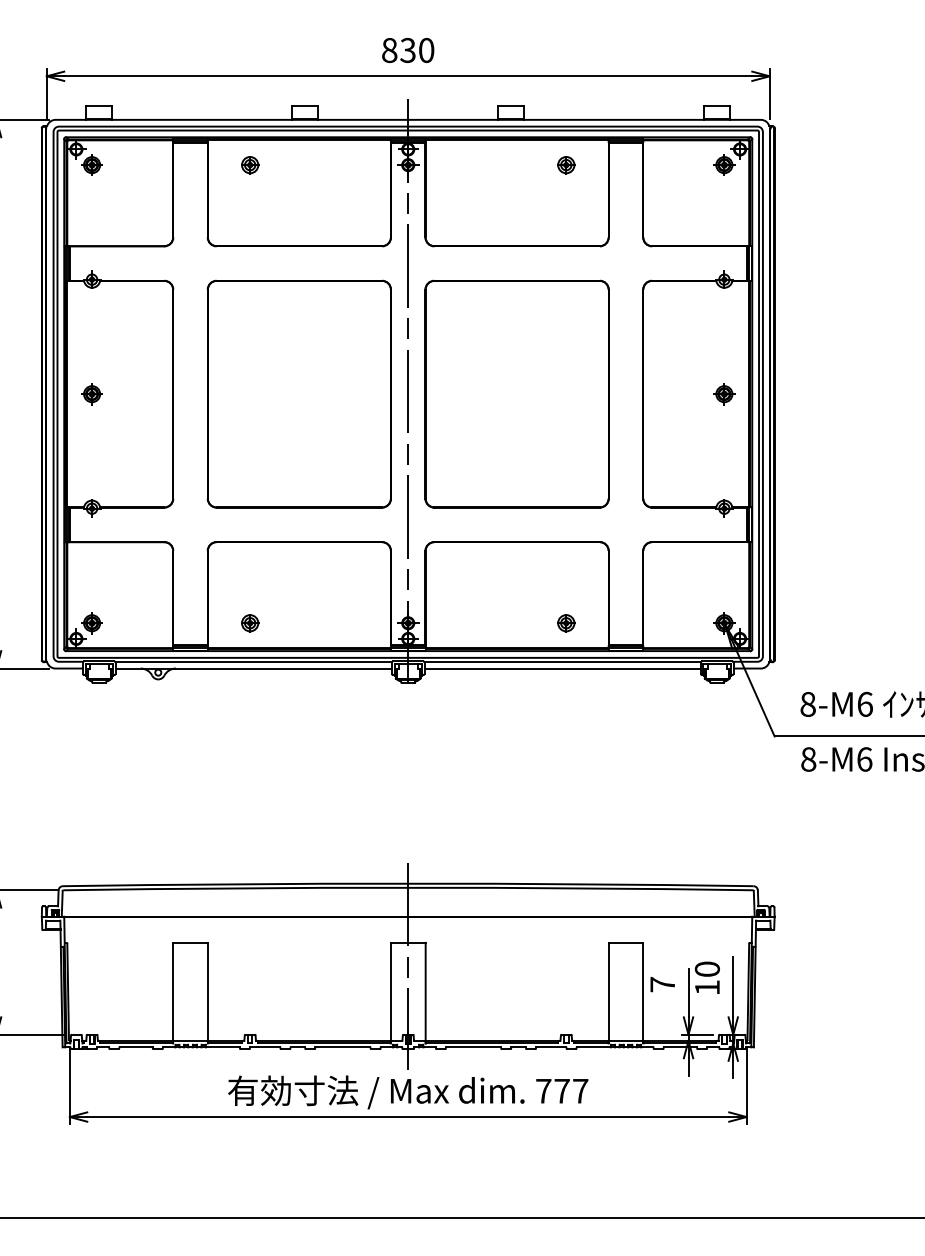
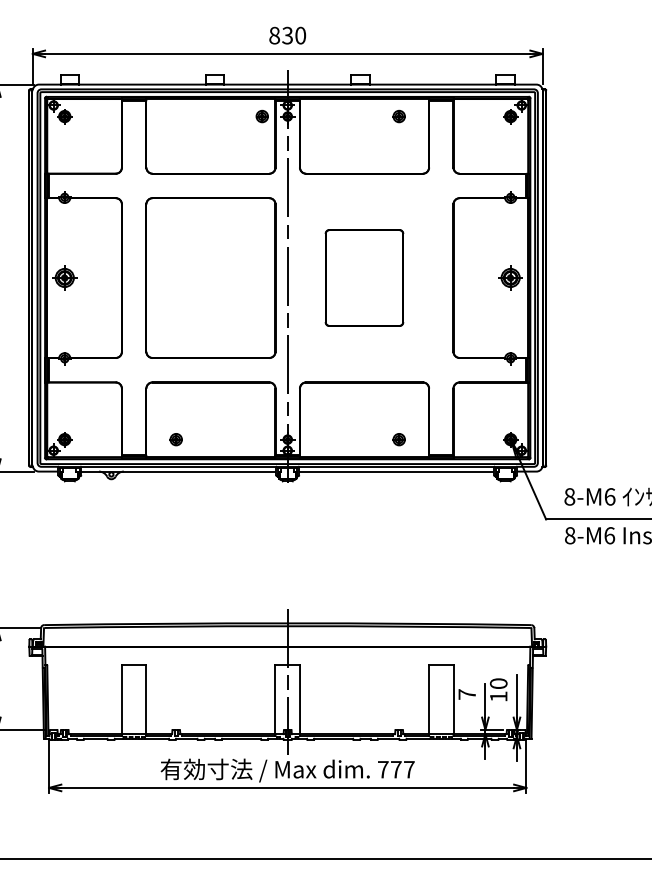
part: (250, 165) -> (262, 116), moved
part: (516, 393) -> (364, 277), size x0.6
part: (91, 394) -> (64, 278), size x1.6
part: (724, 394) -> (510, 278), size x1.6

